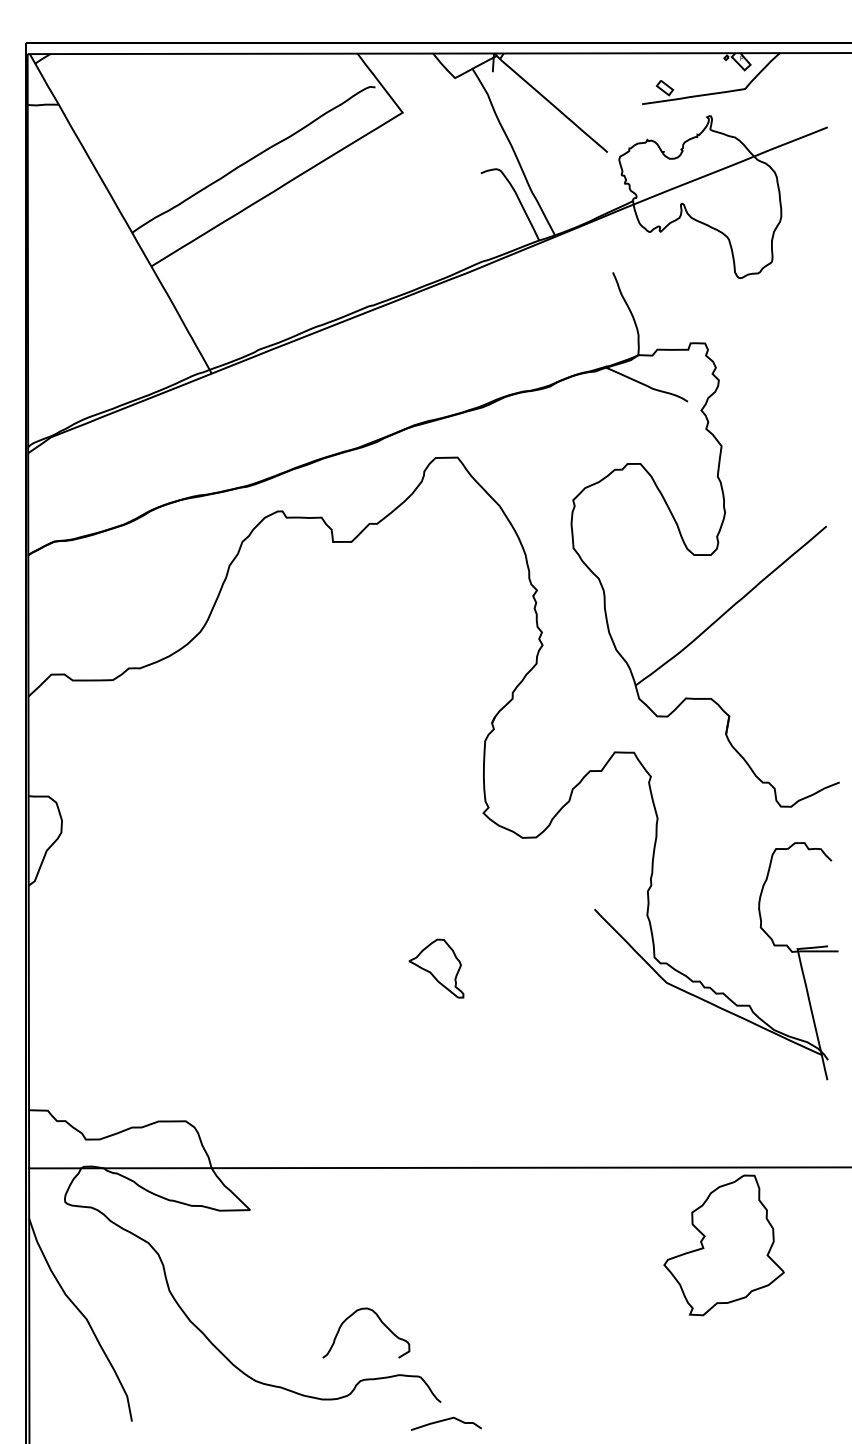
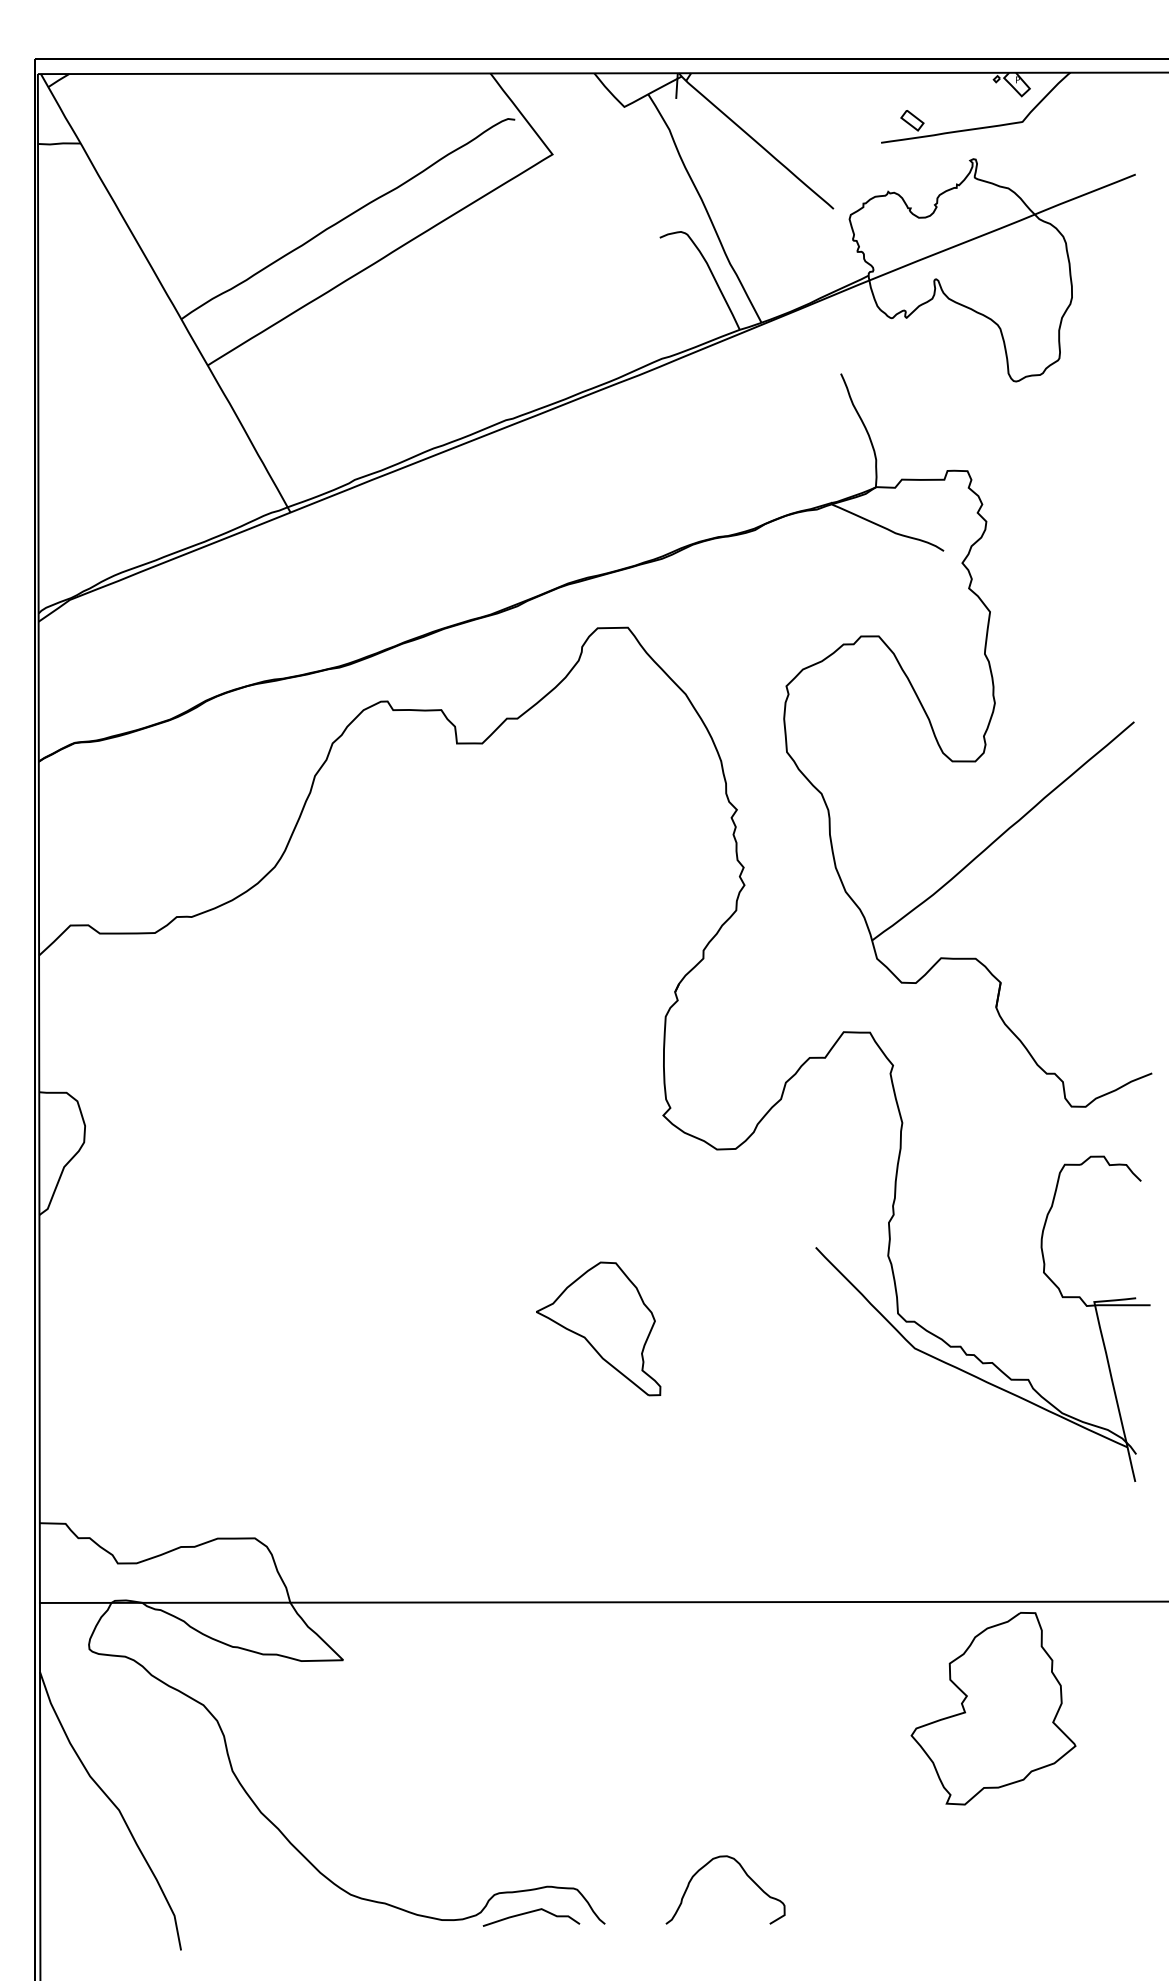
part: (436, 968) -> (598, 1328), size x1.67
curve: (380, 1321) -> (745, 1874), moved
curve: (444, 1420) -> (529, 1913), moved

